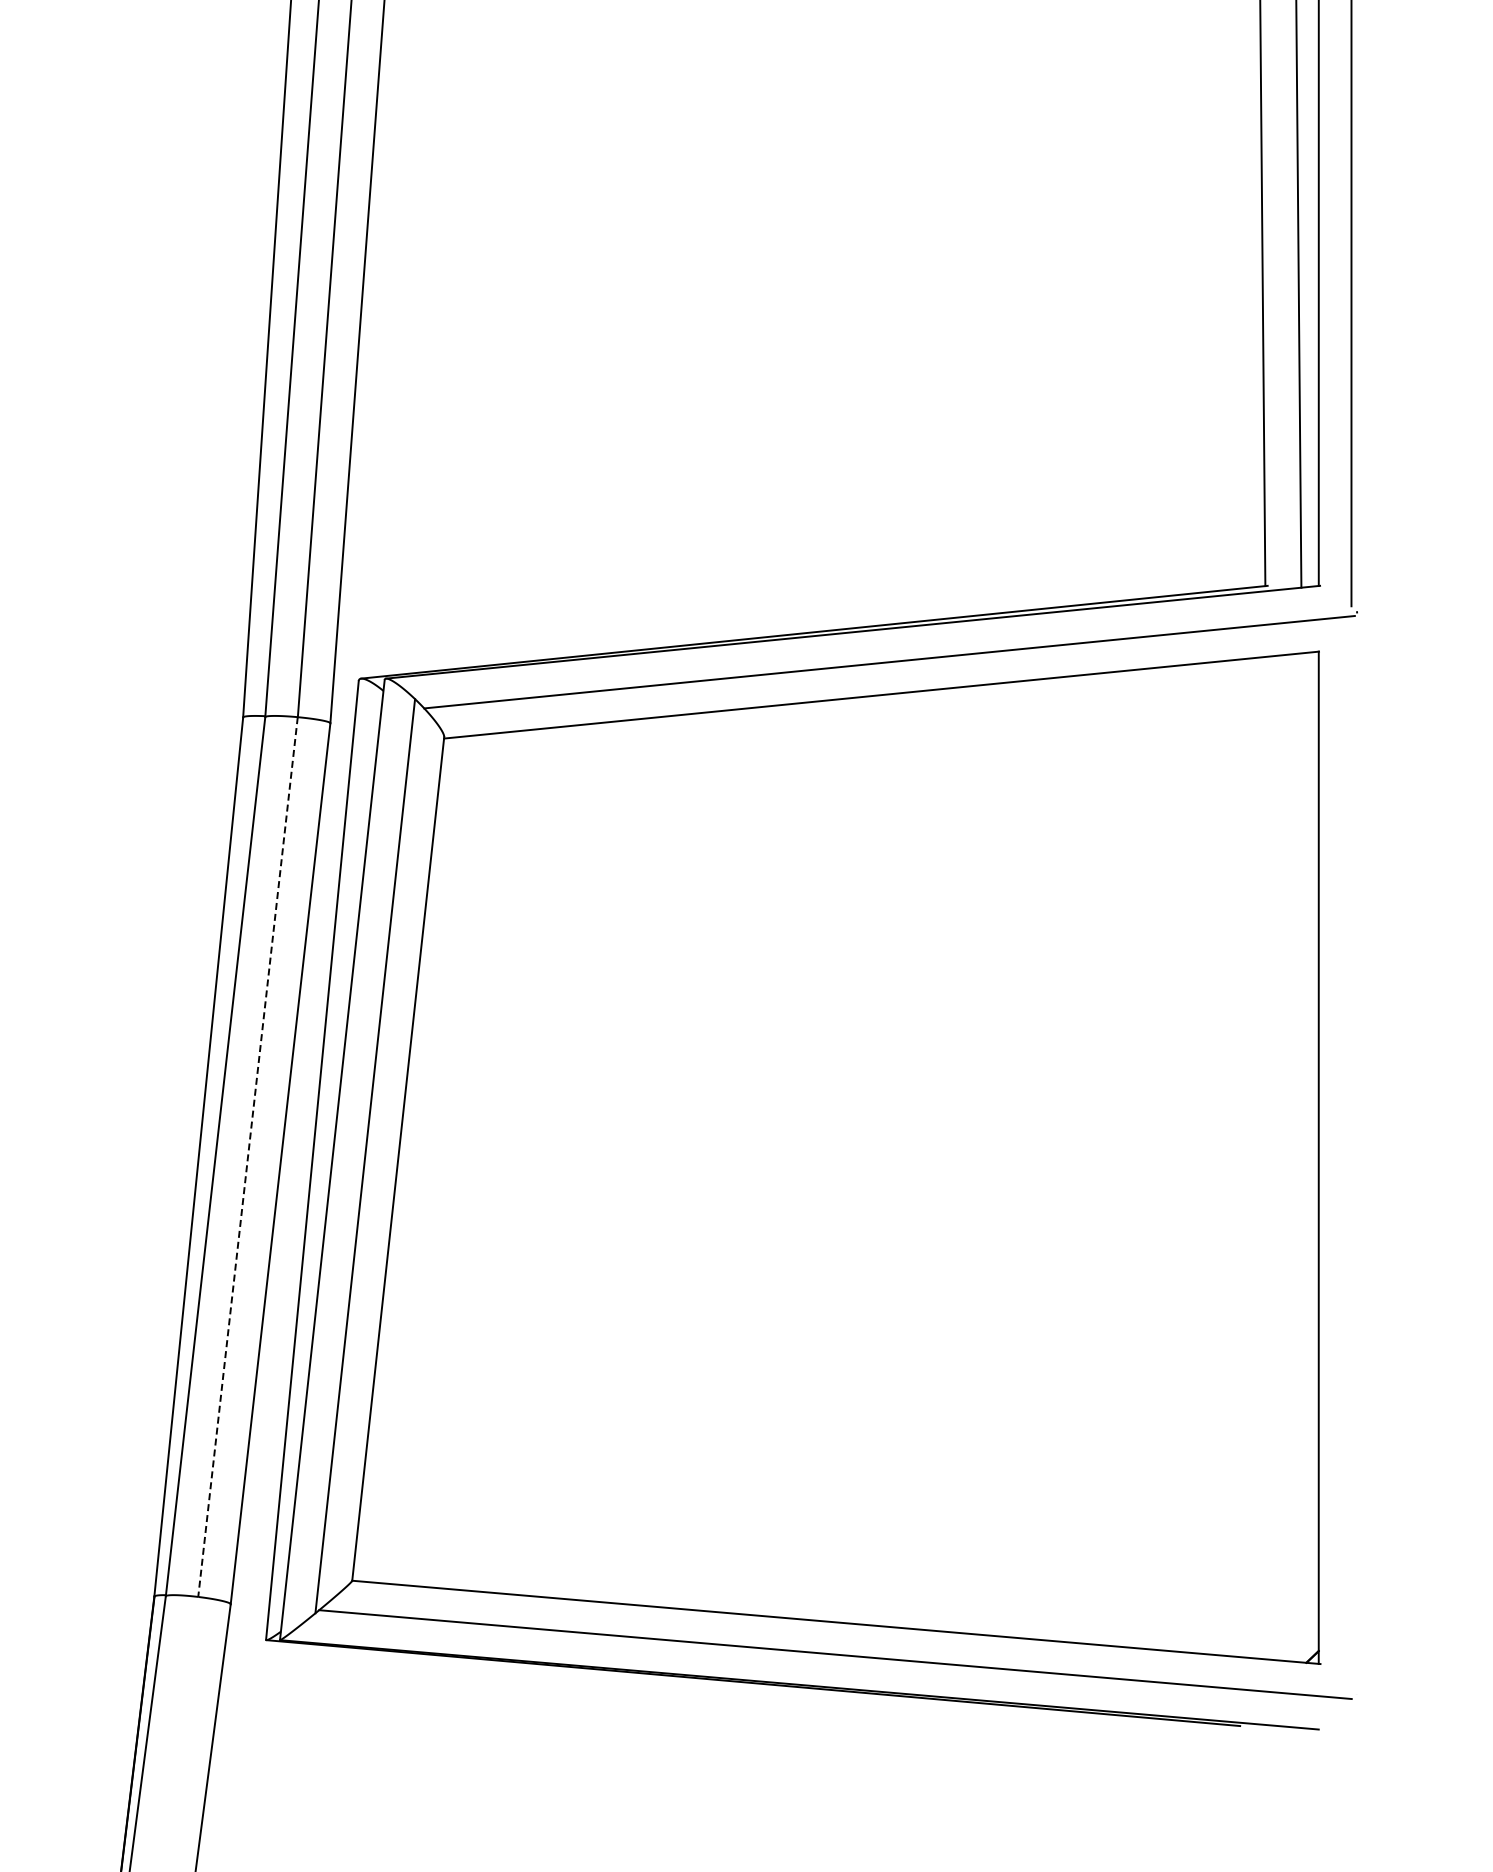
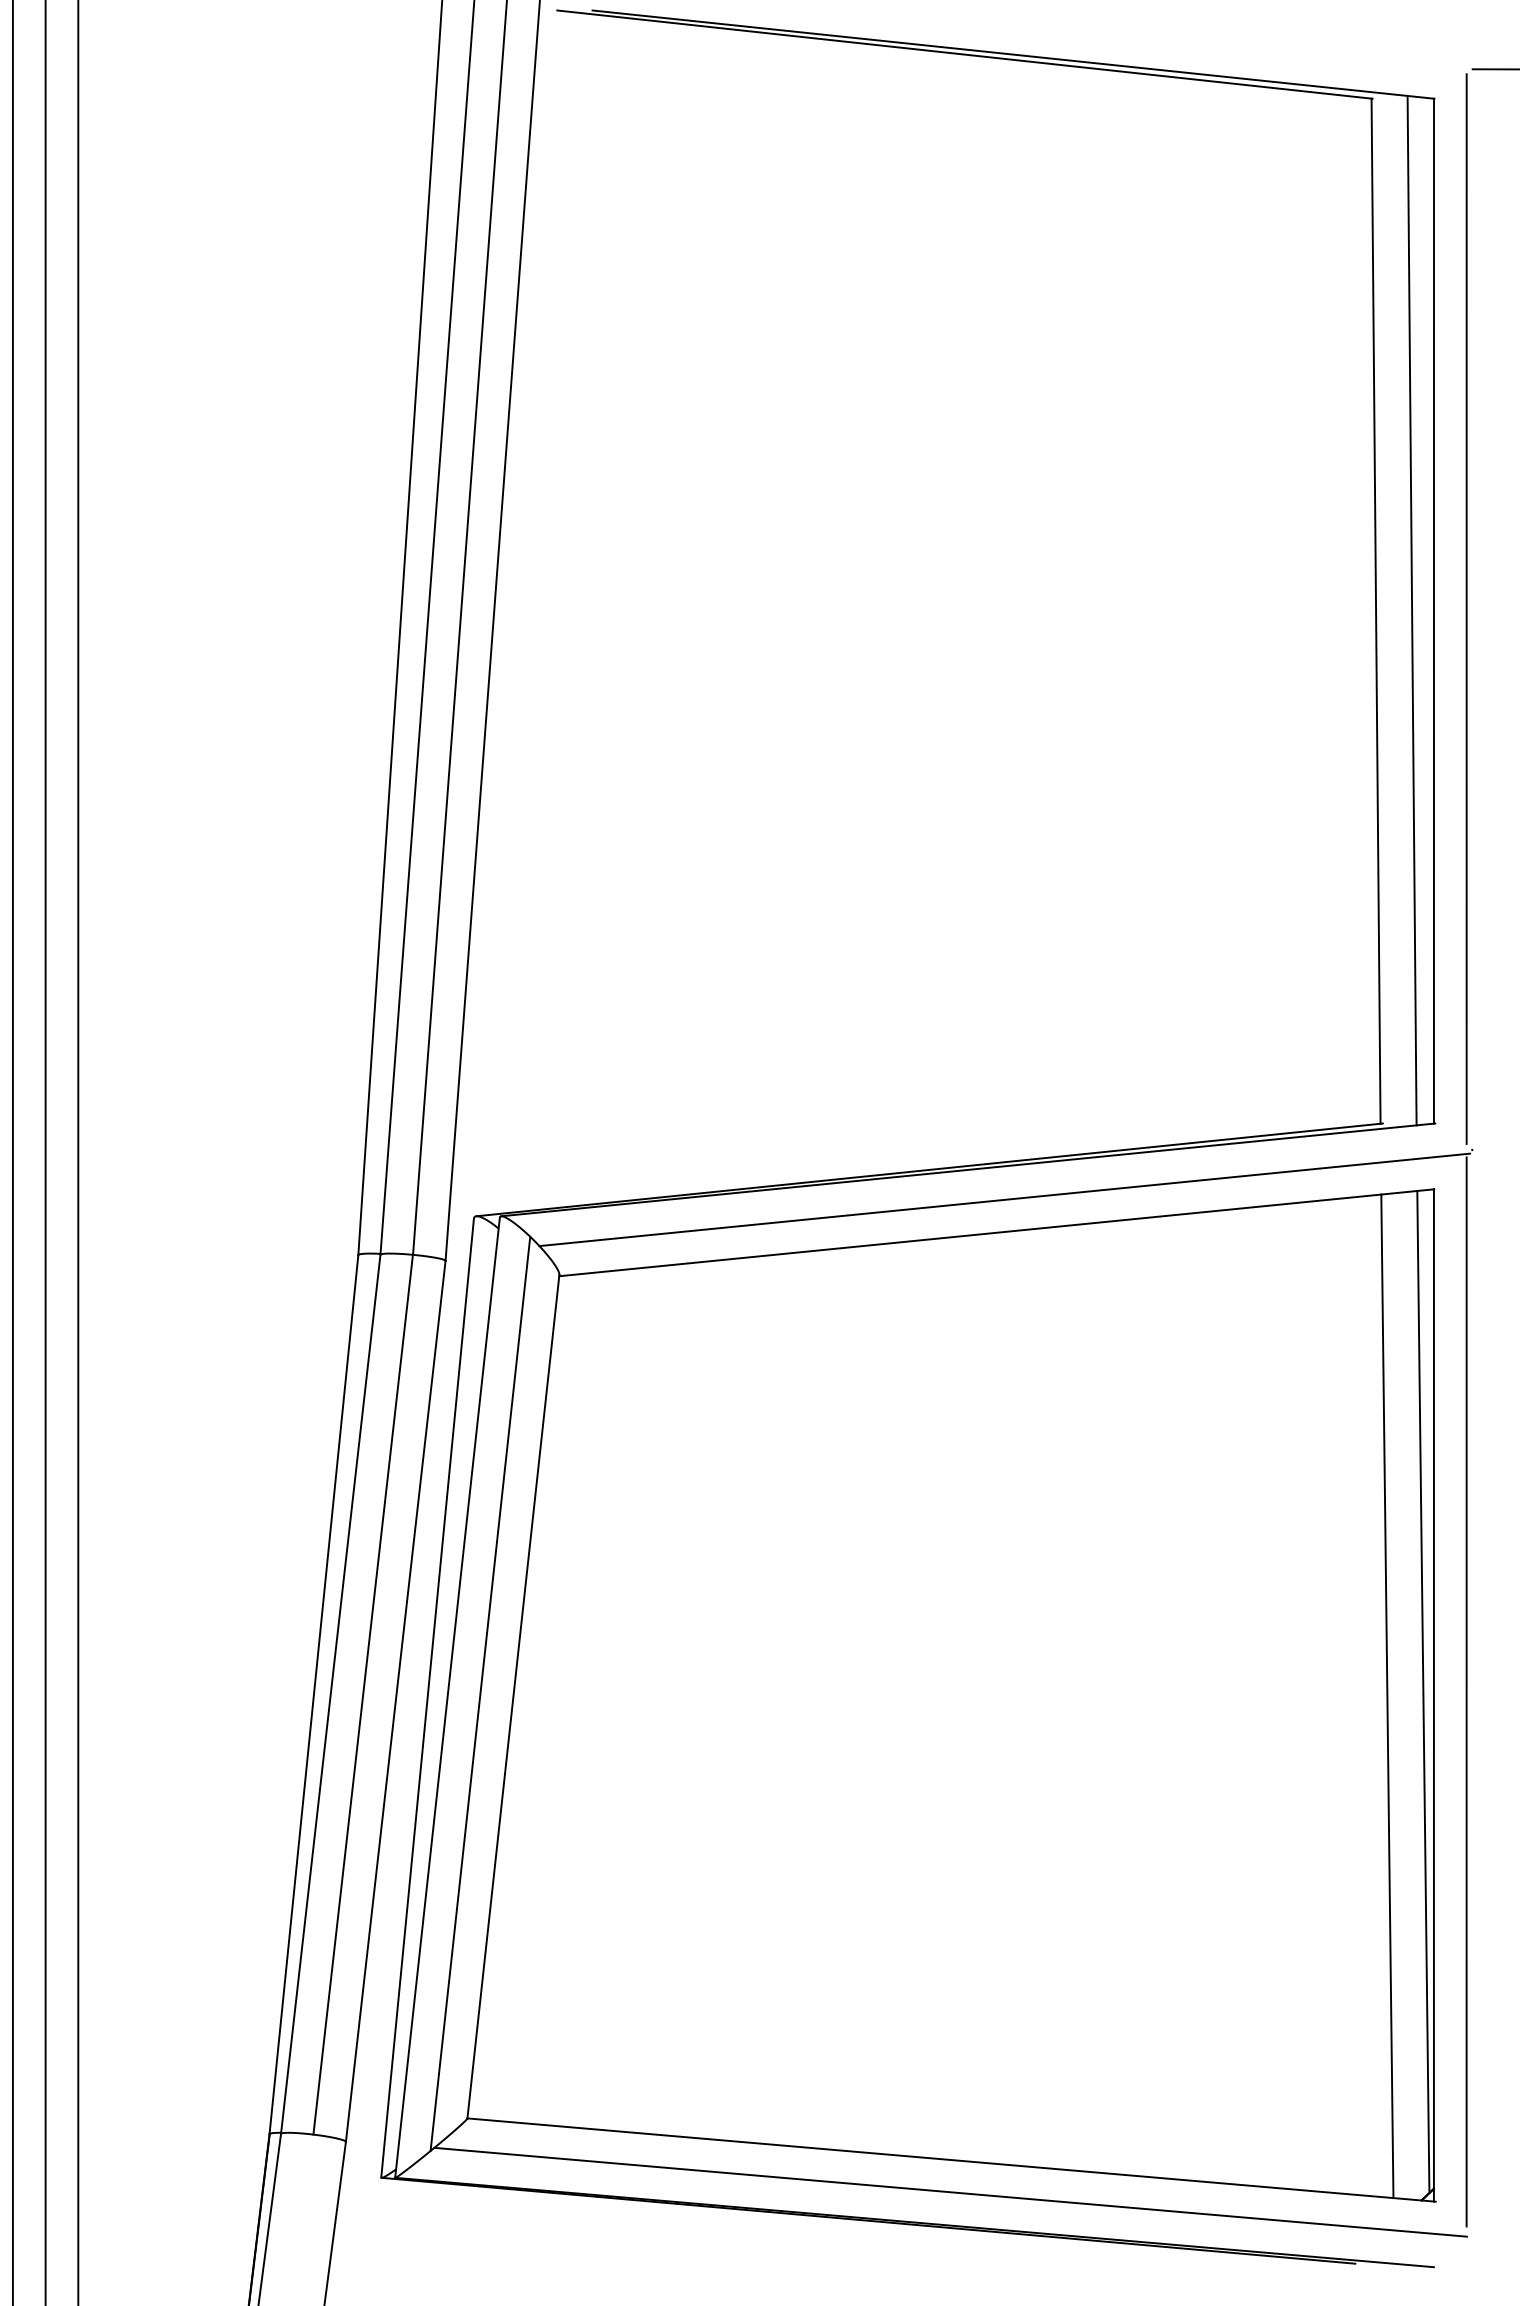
line: (1308, 1153) -> (1423, 1691), added
line: (1351, 1153) -> (1466, 1691), added
line: (248, 1156) -> (363, 1694), dashed -> solid
line: (1272, 1158) -> (1387, 1696), added

